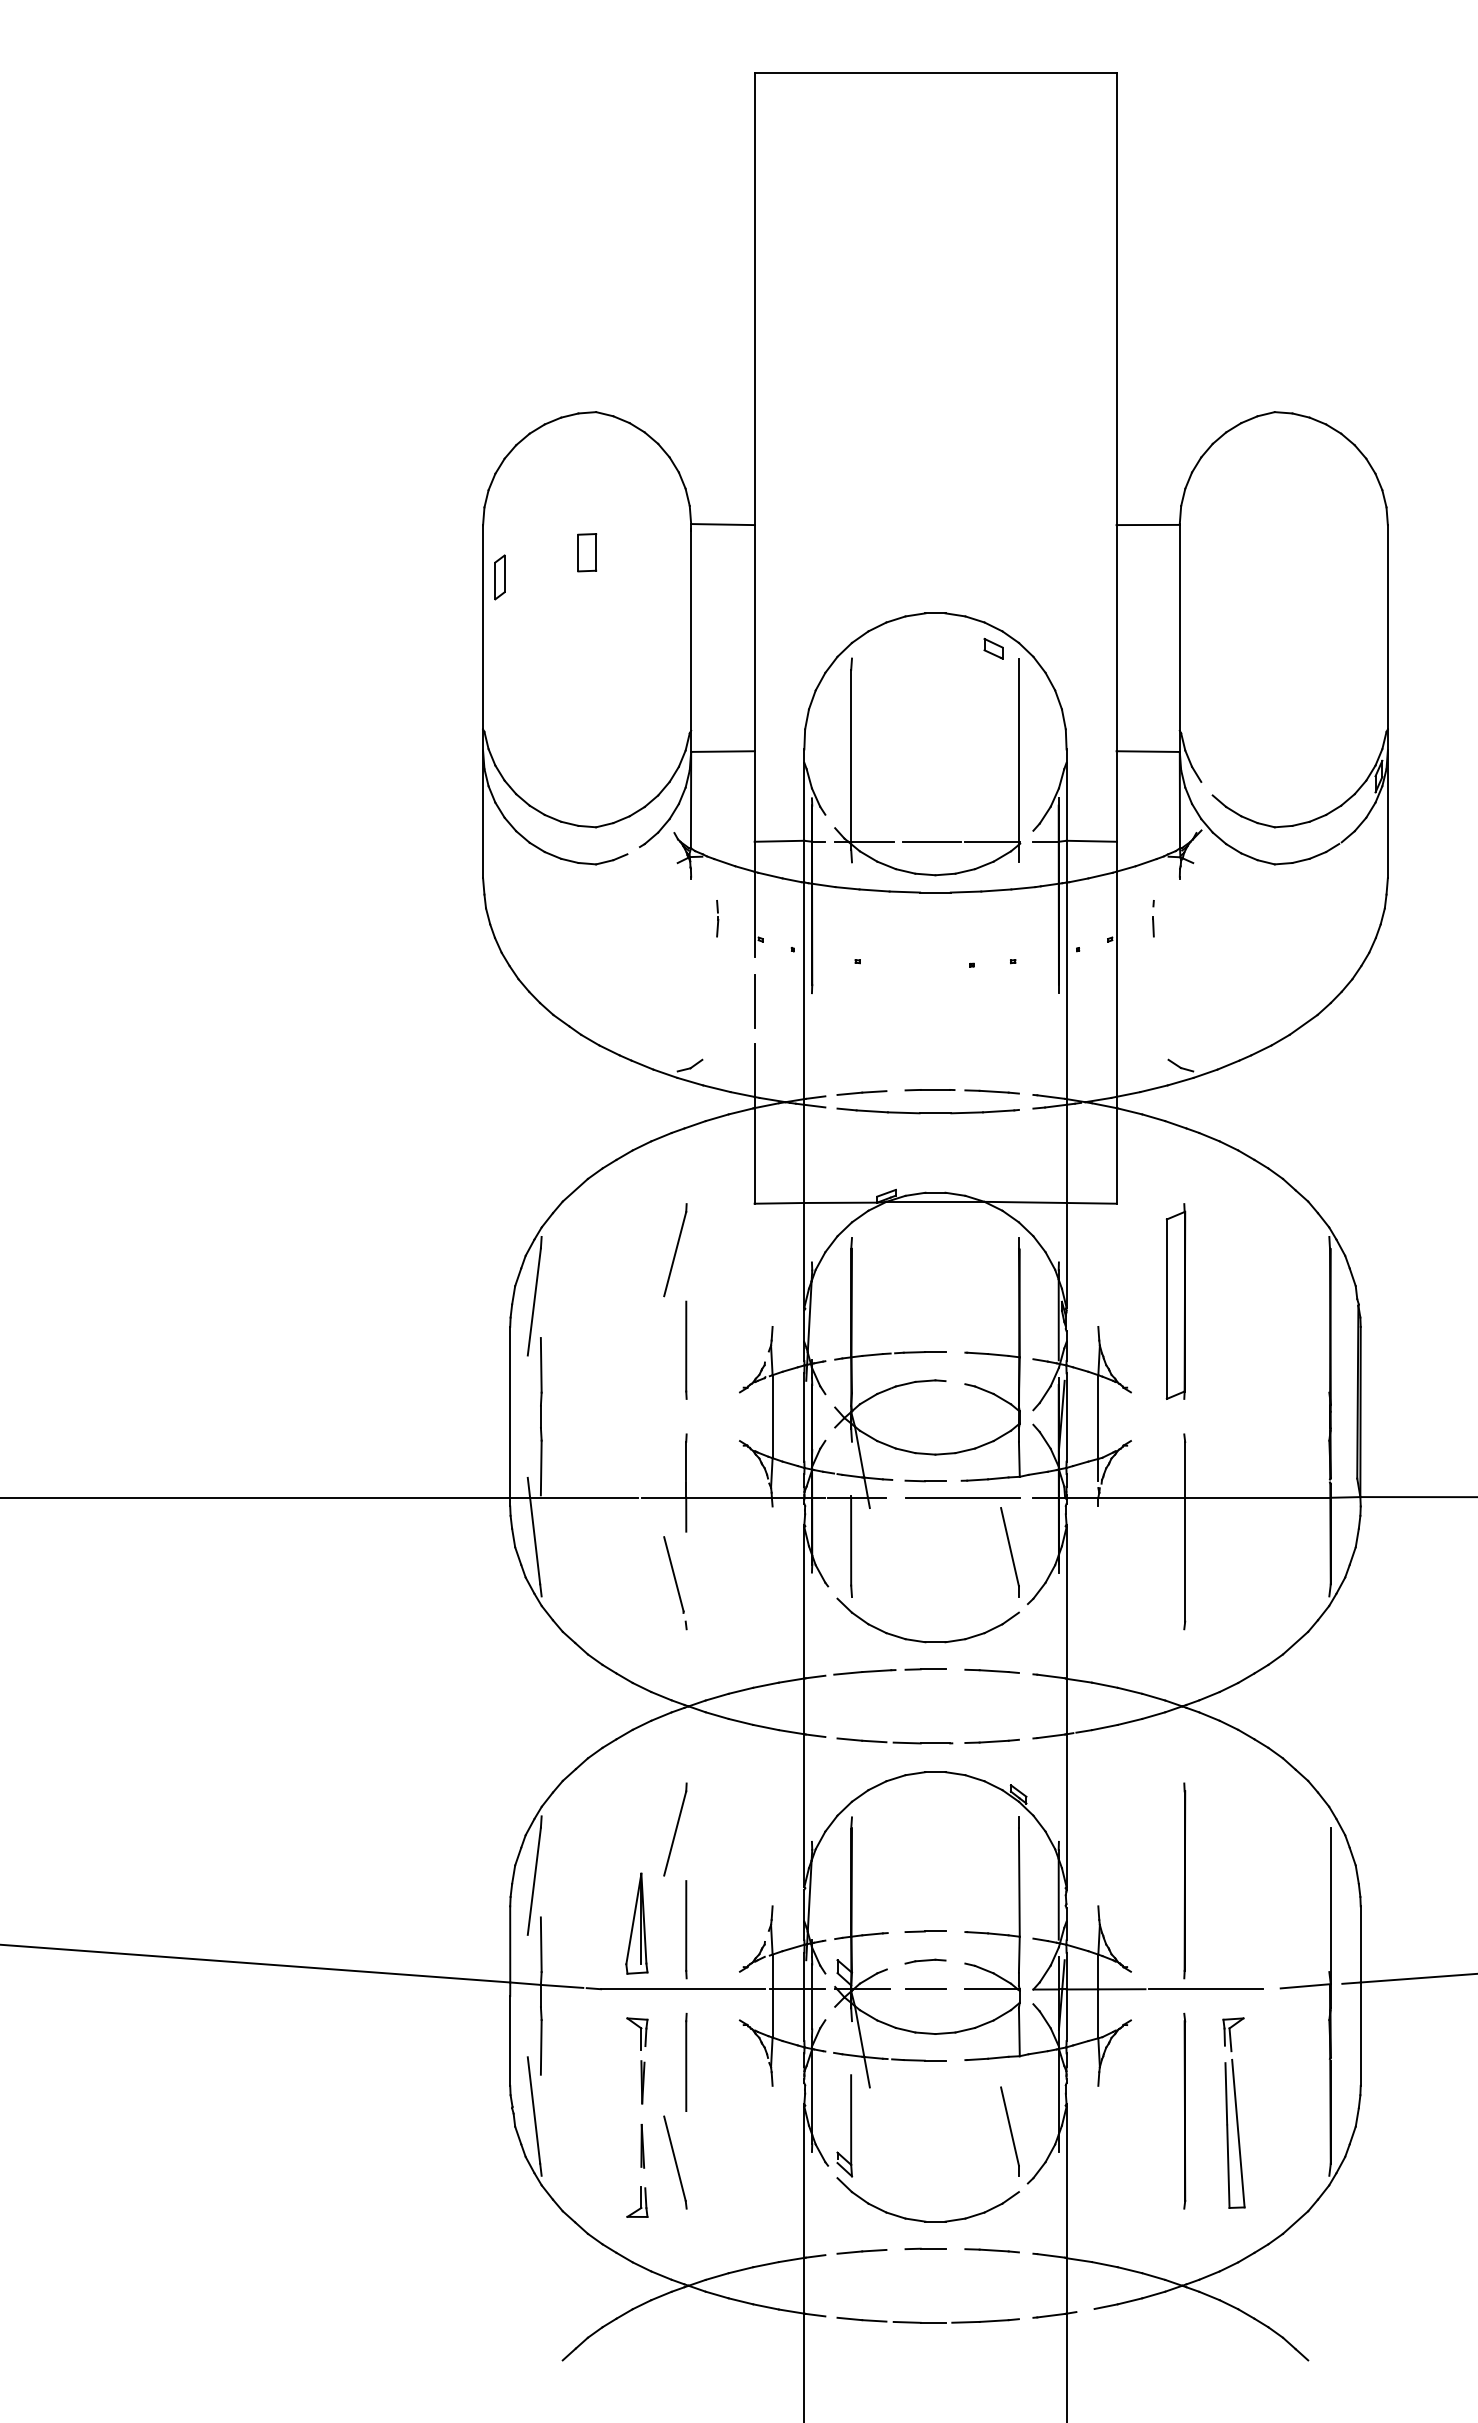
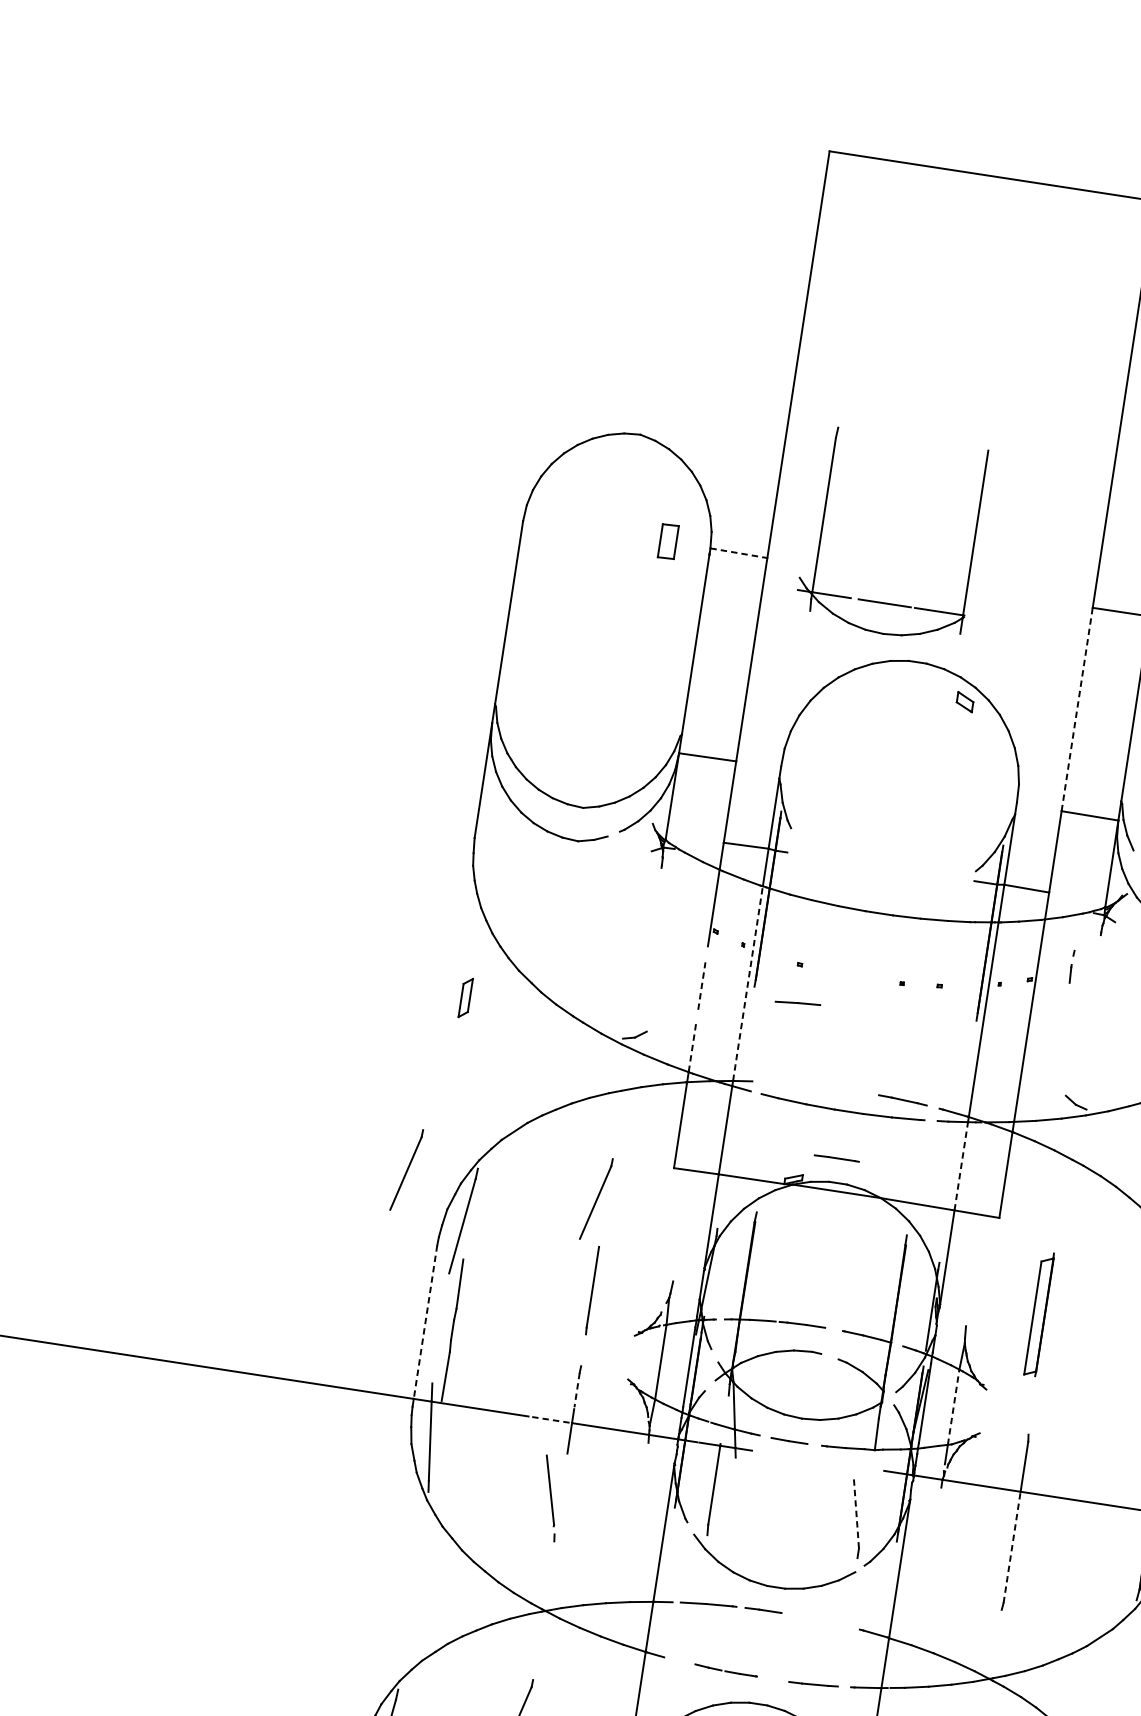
line: (722, 524) -> (738, 553), solid -> dashed
part: (587, 552) -> (668, 541), moved
part: (499, 577) -> (465, 998), moved
line: (1116, 637) -> (1077, 708), solid -> dashed
part: (927, 841) -> (880, 602), moved
line: (717, 918) -> (679, 906), removed
line: (804, 990) -> (748, 983), solid -> dashed
line: (754, 1000) -> (701, 985), solid -> dashed
line: (754, 1070) -> (692, 1048), solid -> dashed
line: (929, 1090) -> (836, 1158), moved
line: (861, 1092) -> (797, 1002), moved
line: (1066, 1153) -> (961, 1165), solid -> dashed
part: (464, 1250) -> (406, 1170), added
part: (1175, 1301) -> (1038, 1313), size x0.7
line: (510, 1412) -> (425, 1322), solid -> dashed
line: (1098, 1417) -> (953, 1407), solid -> dashed
line: (686, 1461) -> (577, 1390), solid -> dashed
line: (664, 1497) -> (552, 1419), solid -> dashed
line: (962, 1497) -> (820, 1460), removed
line: (1009, 1546) -> (855, 1511), solid -> dashed
line: (1185, 1559) -> (1012, 1547), solid -> dashed
line: (991, 1670) -> (822, 1620), removed
part: (894, 1740) -> (725, 1669), size x0.6

